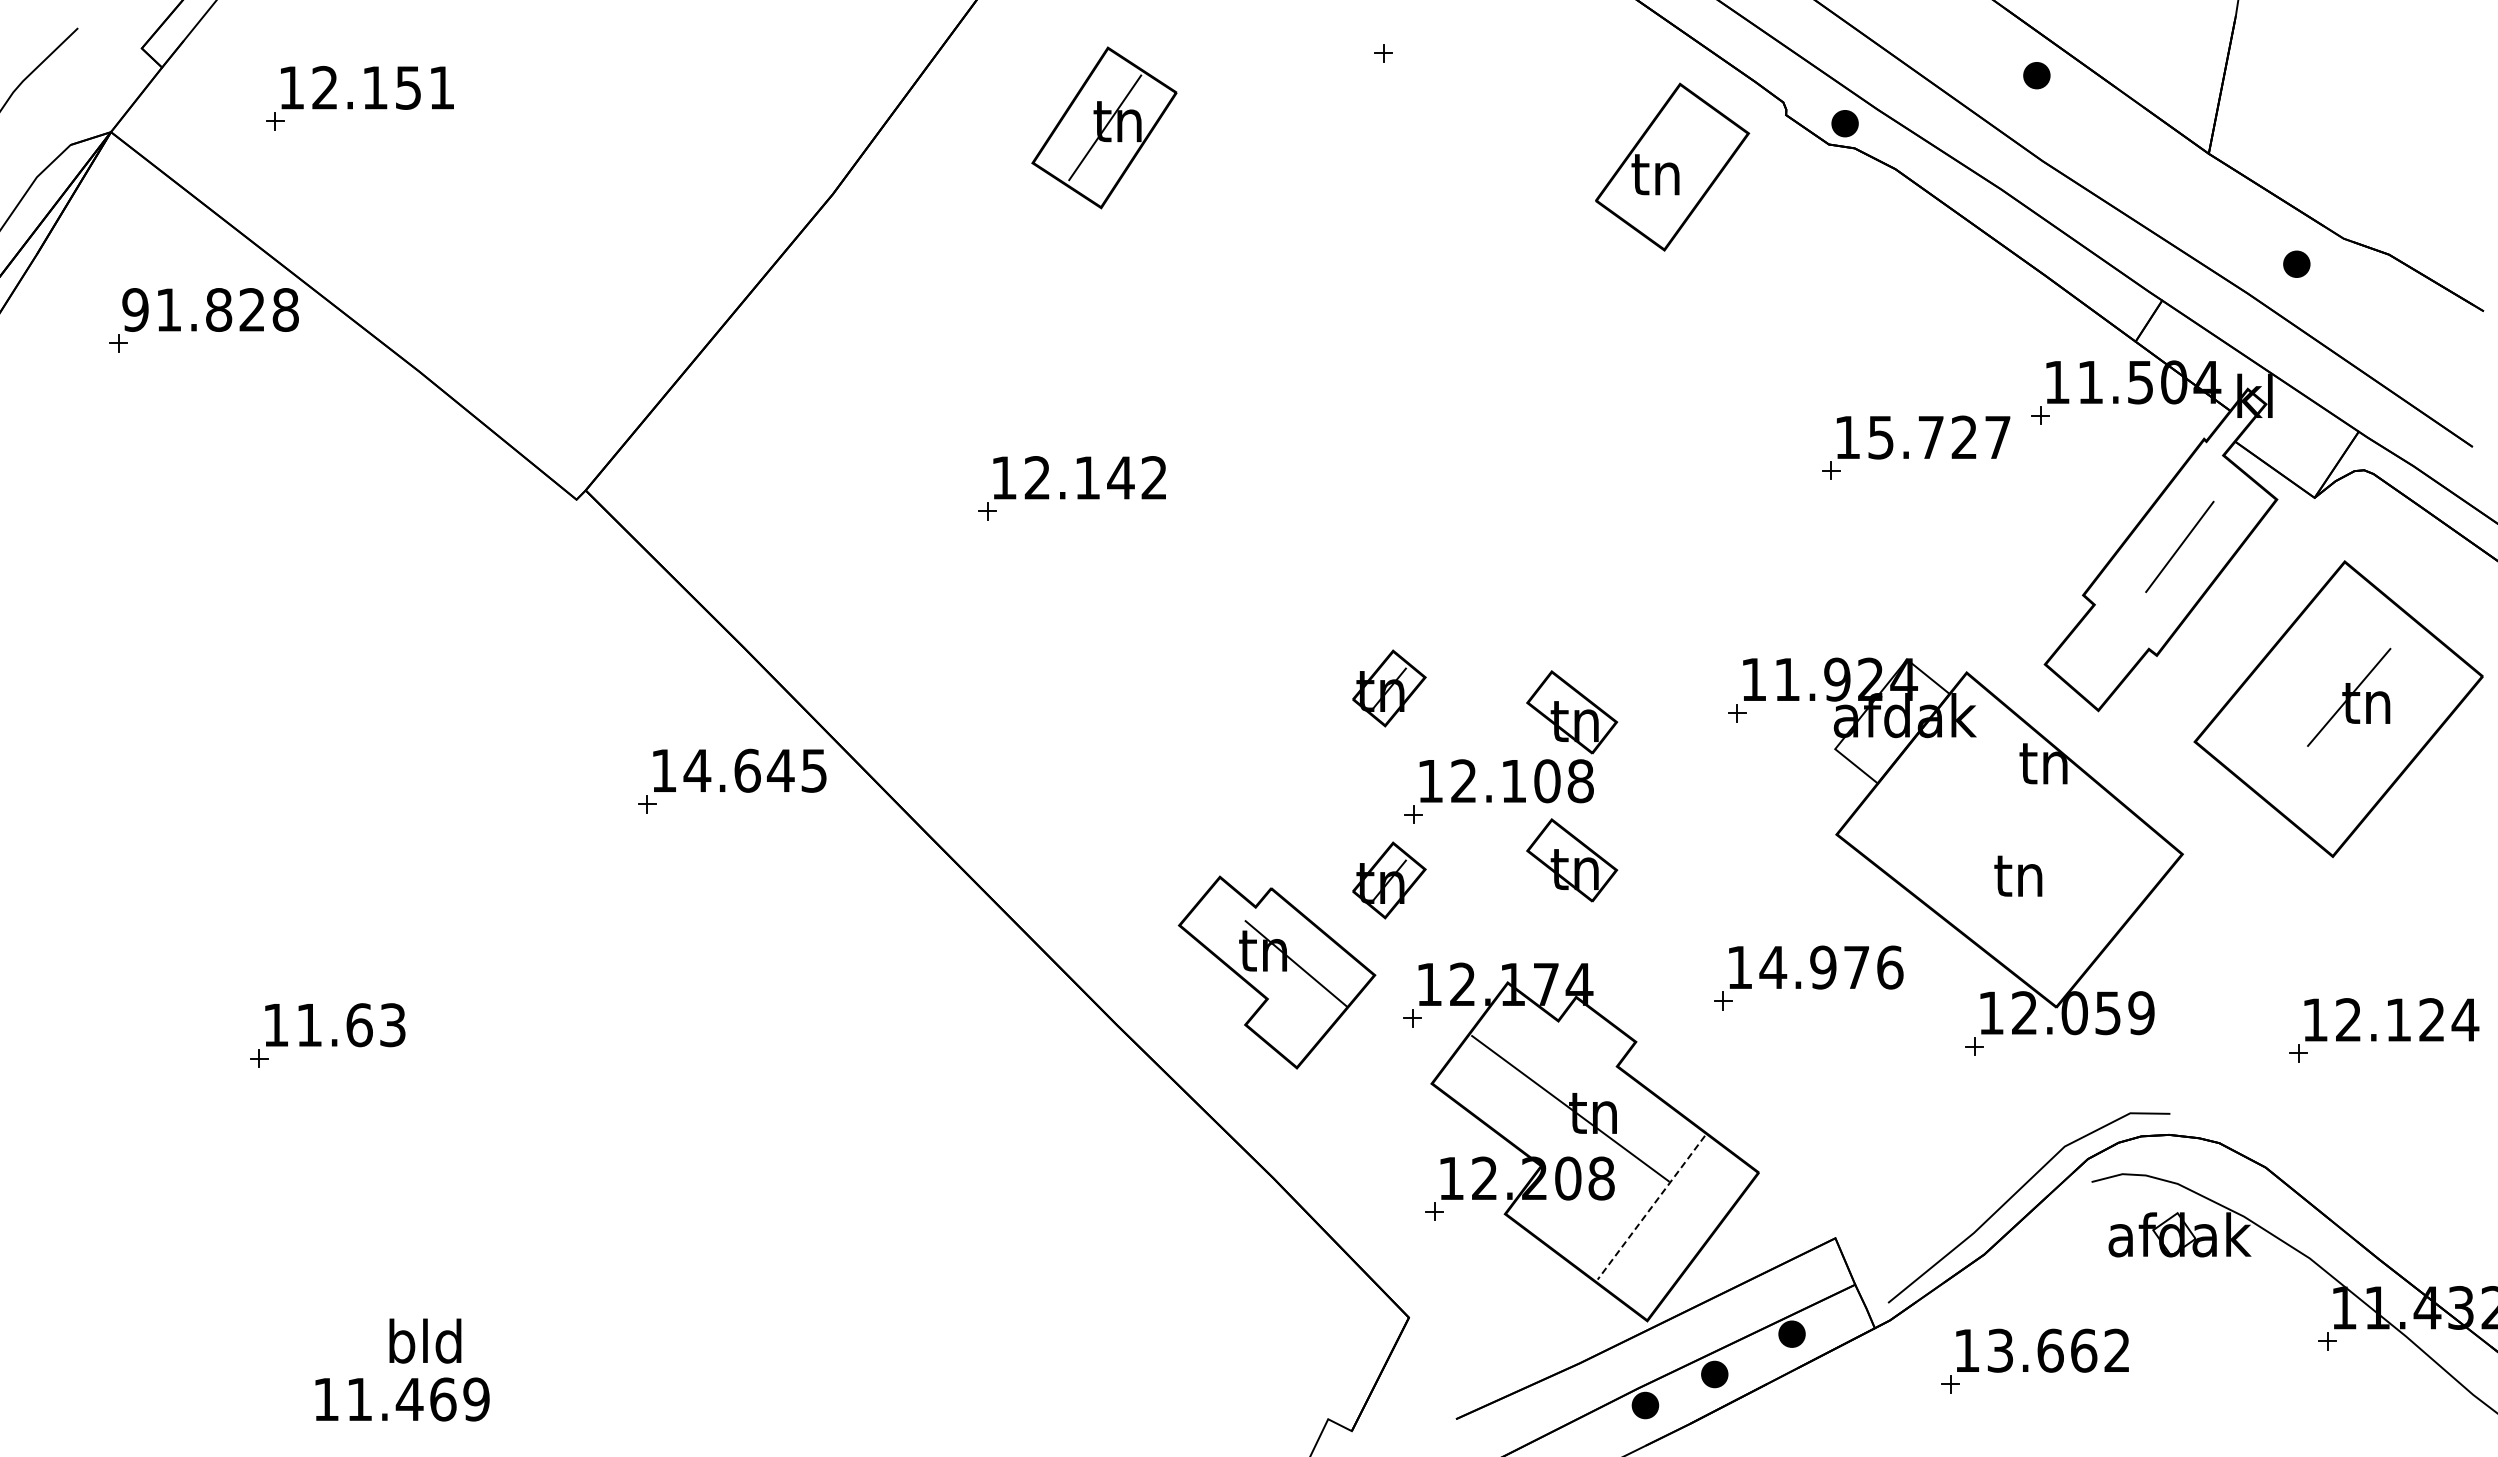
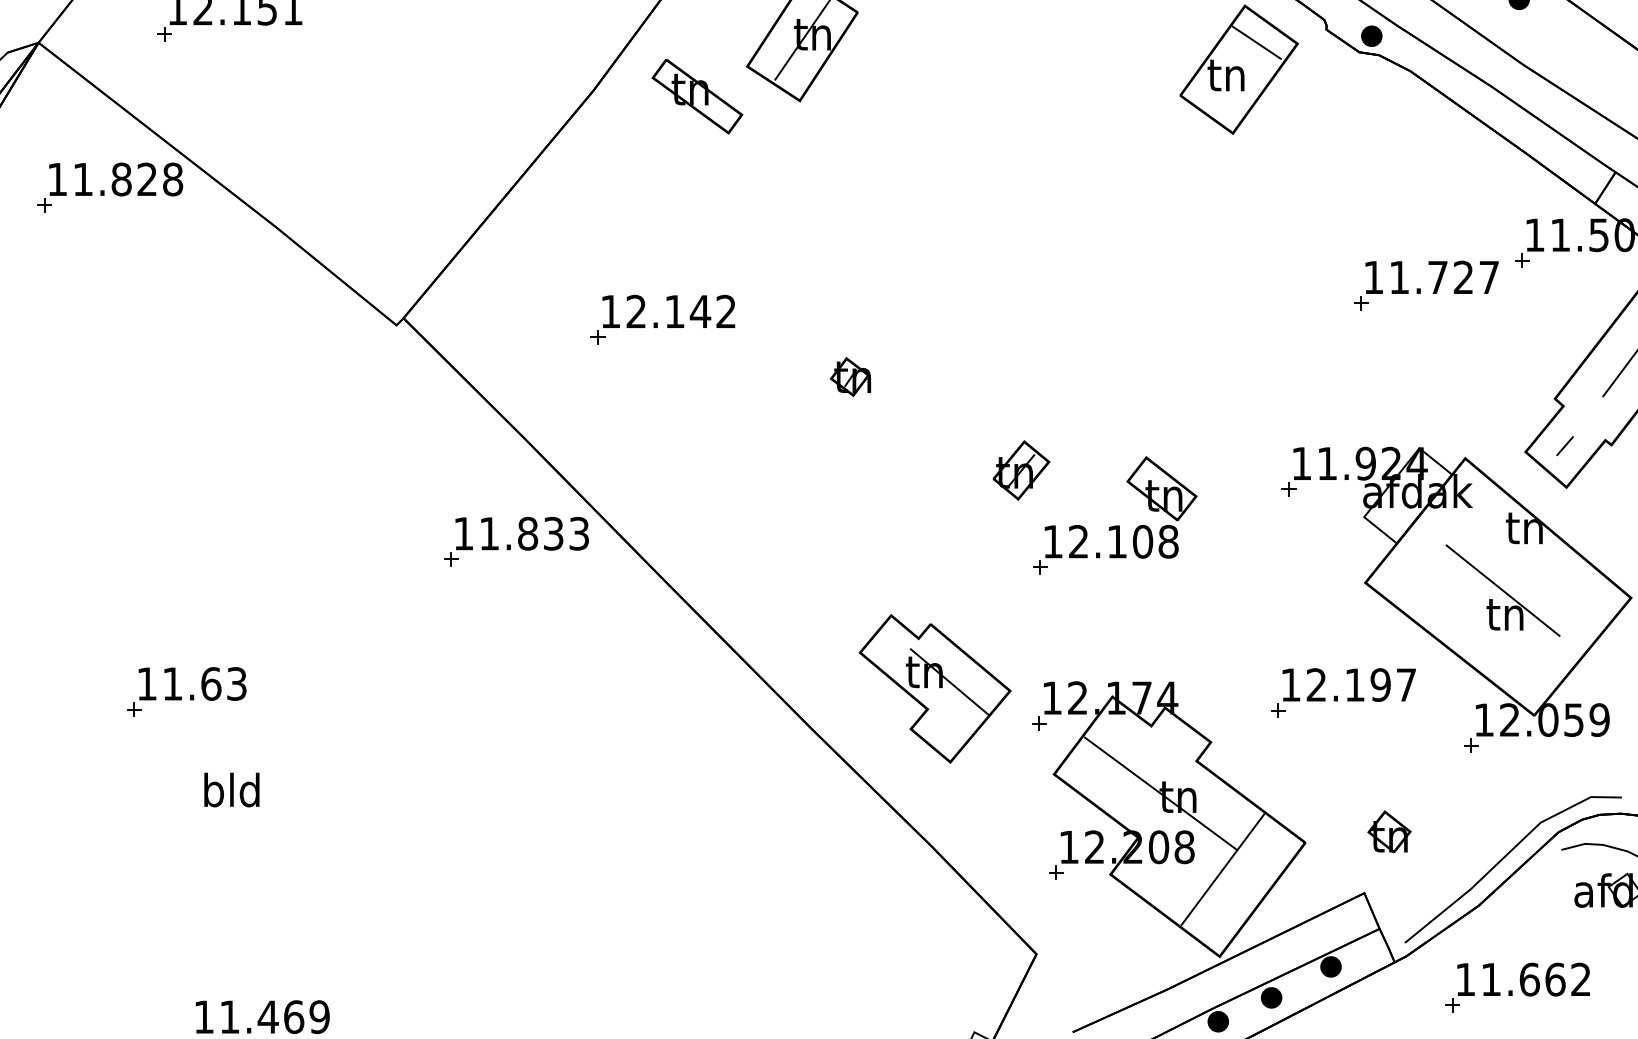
line: (1695, 132) -> (1256, 43), added
part: (967, 202) -> (697, 96), added
text: (135, 309) -> (57, 179), 91.828 -> 11.828
text: (1880, 437) -> (1399, 277), 15.727 -> 11.727
part: (1065, 492) -> (657, 322), moved
part: (1166, 566) -> (850, 376), added
line: (2096, 656) -> (1565, 445), added
text: (754, 770) -> (533, 533), 14.645 -> 11.833
line: (2015, 844) -> (1502, 590), added
part: (1572, 860) -> (1162, 602), removed
part: (1389, 880) -> (1021, 618), removed
text: (1831, 967) -> (1361, 685), 14.976 -> 12.197
part: (332, 1039) -> (190, 695), moved
part: (1867, 1158) -> (1389, 831), added
line: (1651, 1207) -> (1222, 869), dashed -> solid
text: (425, 1340) -> (231, 789), moved
text: (1999, 1350) -> (1490, 979), 13.662 -> 11.662

